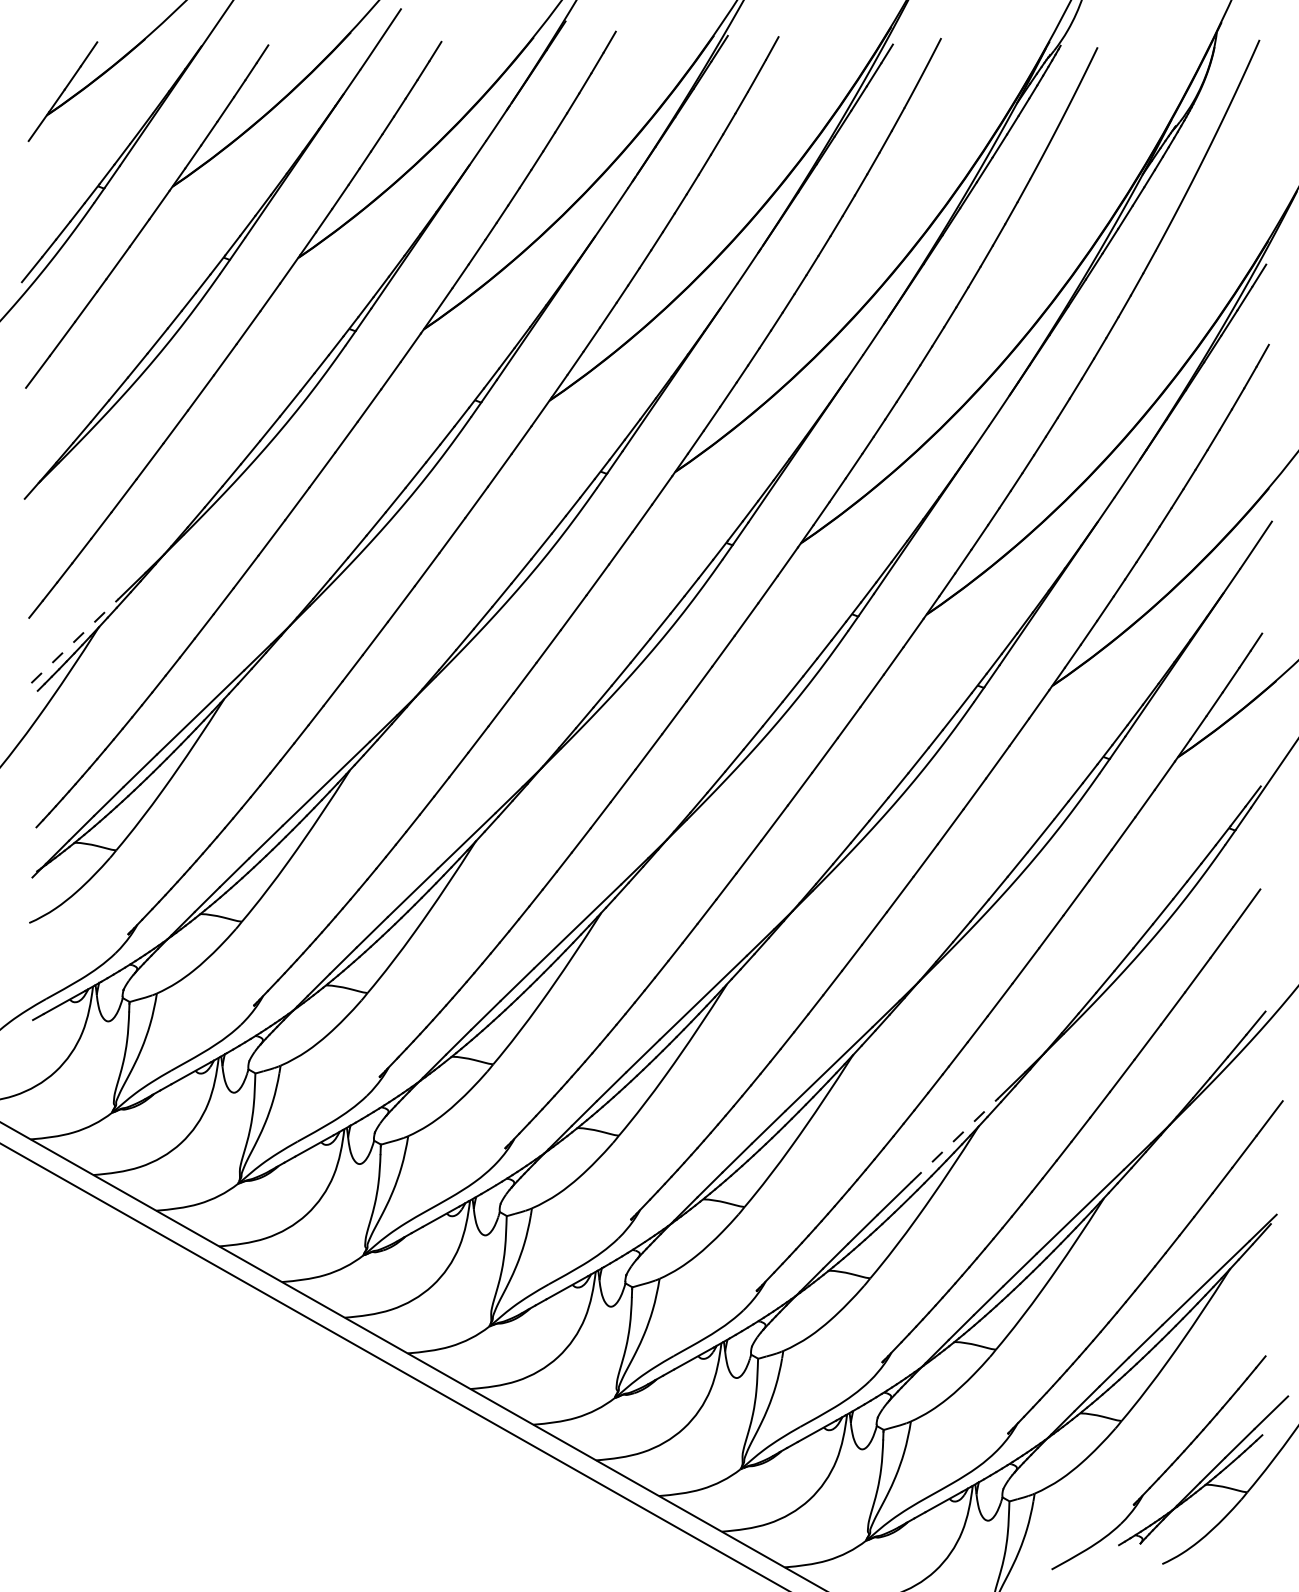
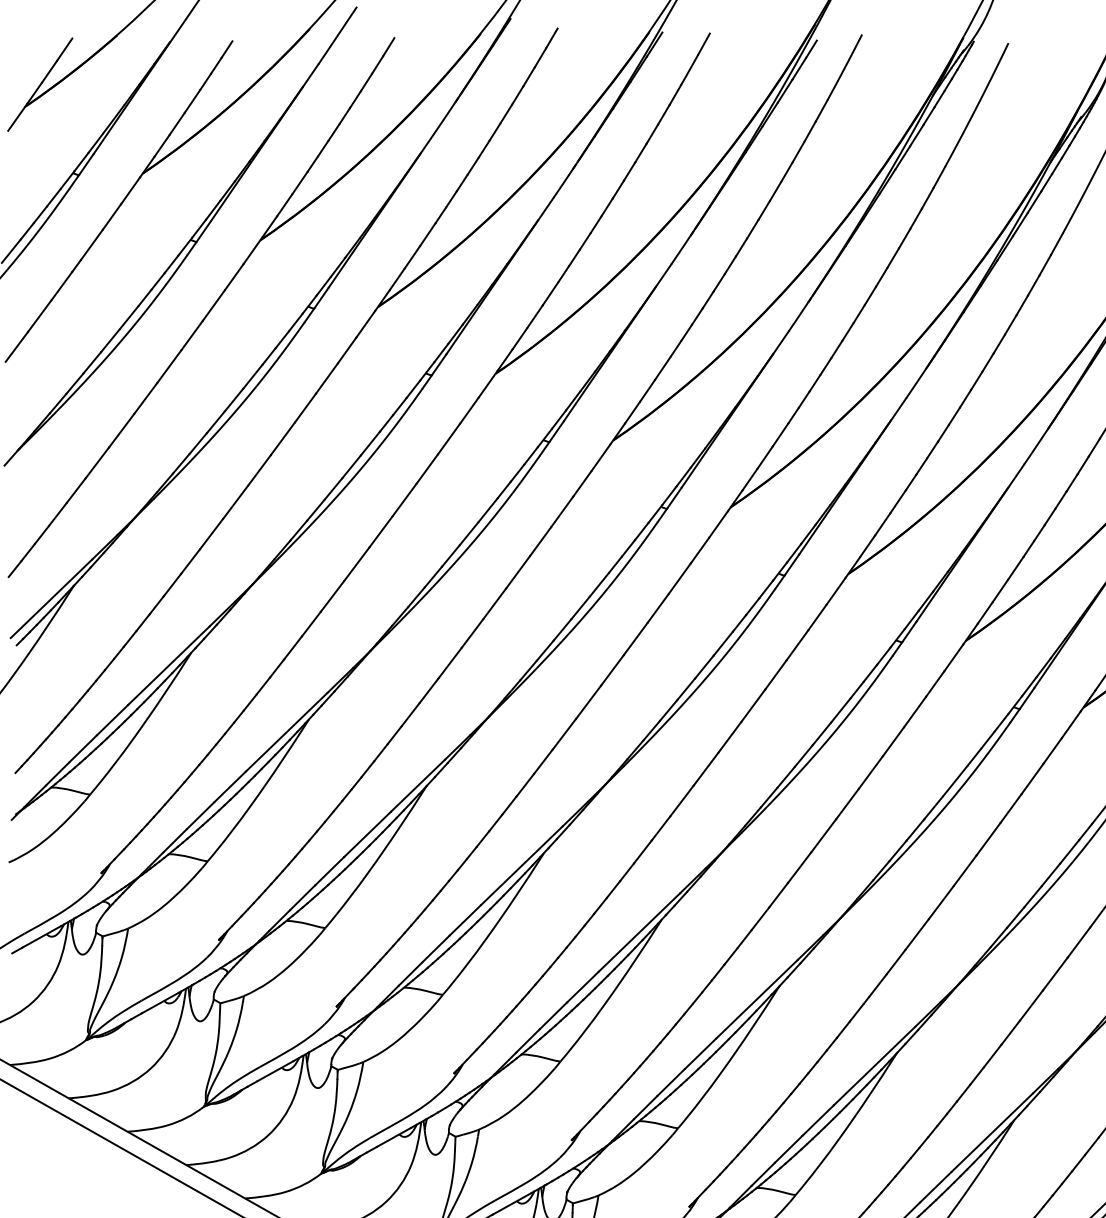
line: (74, 641) -> (51, 599), dashed -> solid
line: (954, 1140) -> (874, 1066), dashed -> solid

